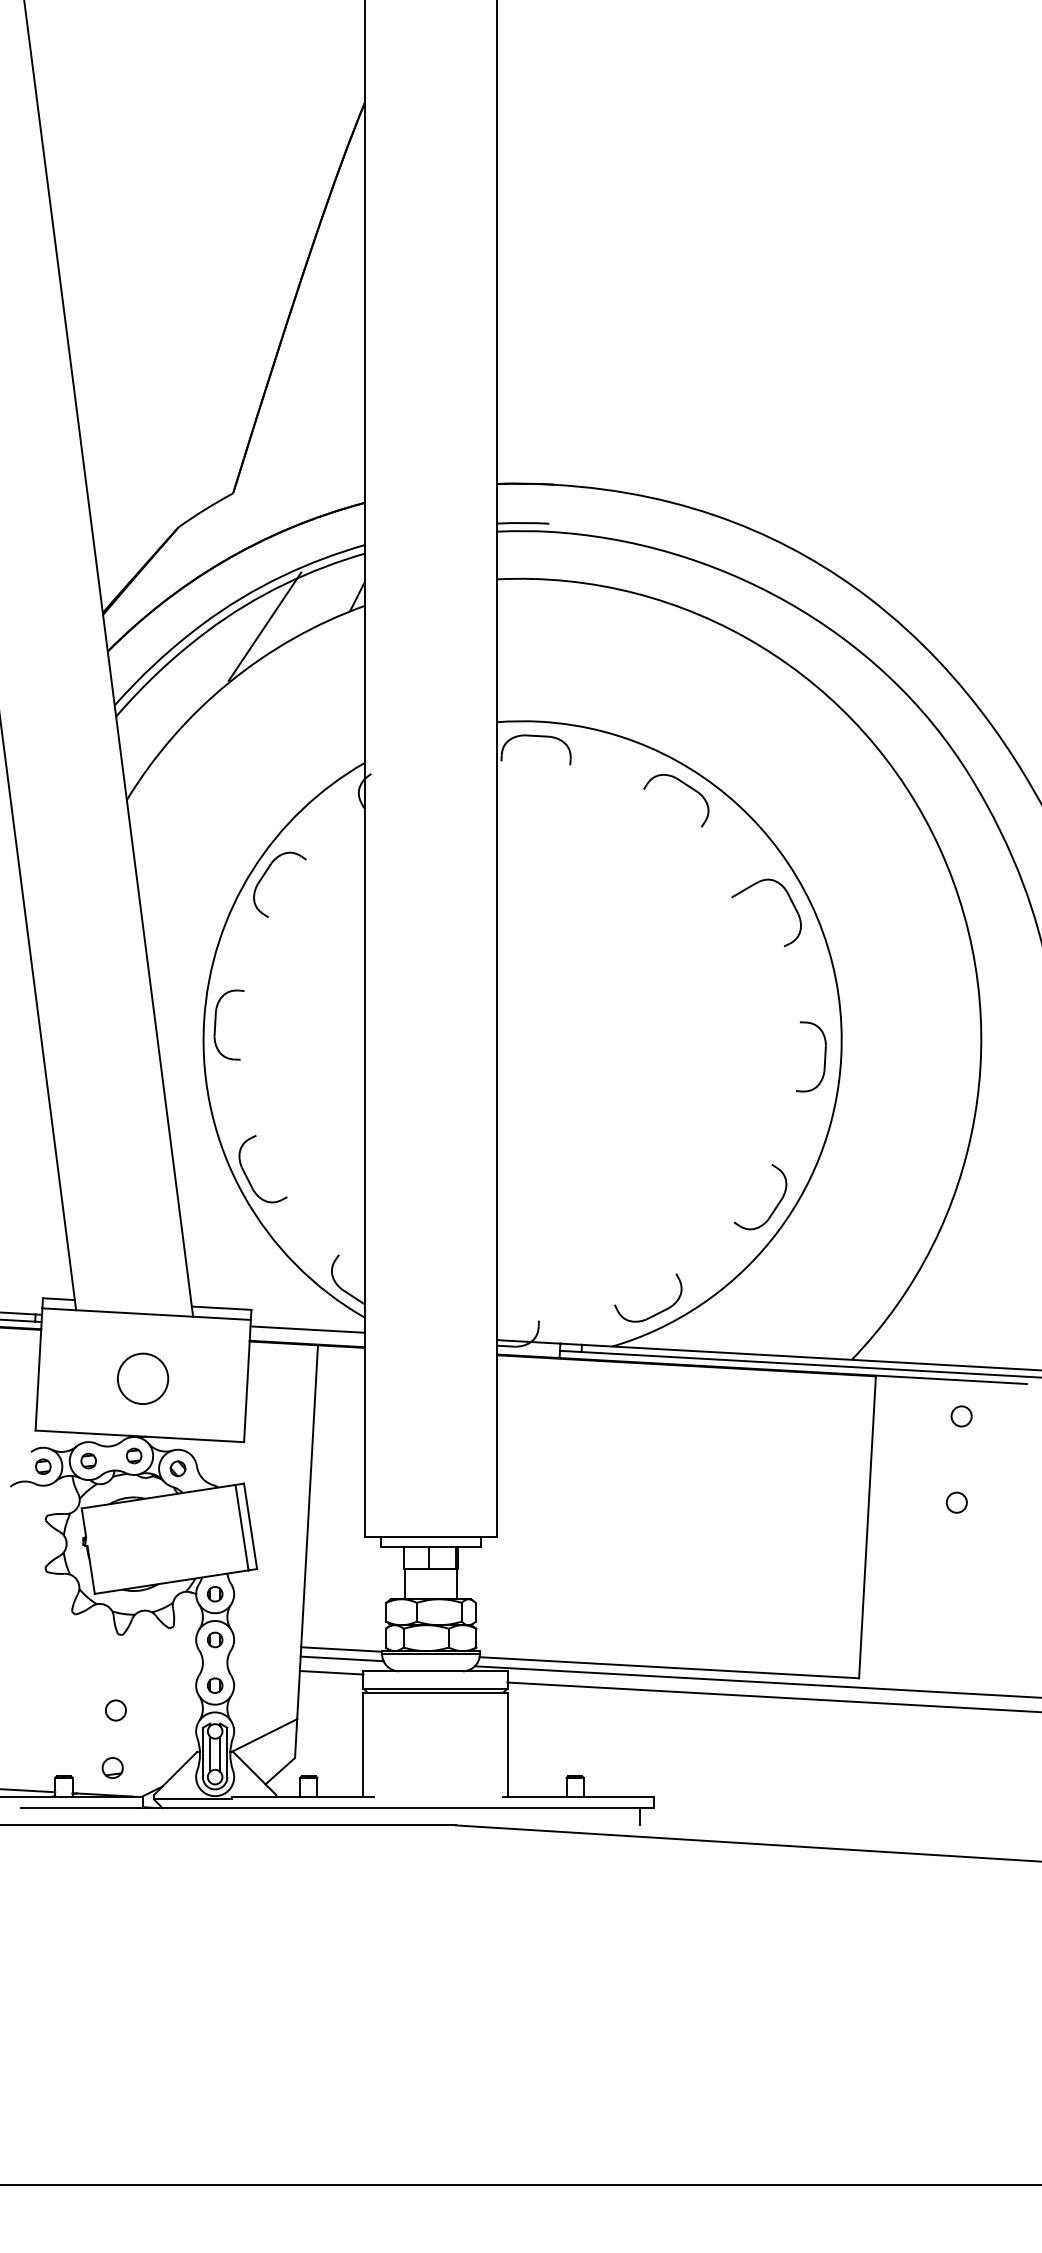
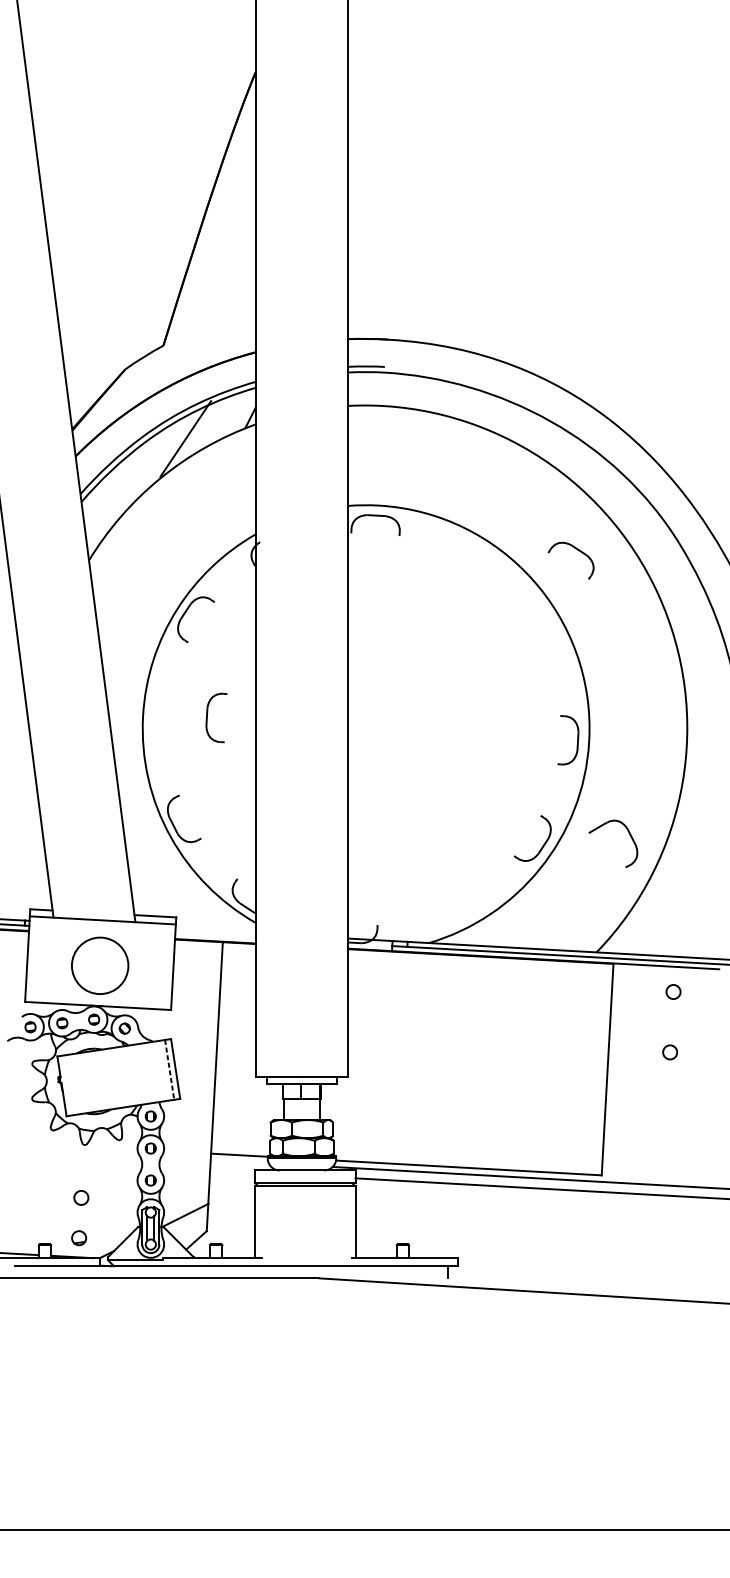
part: (685, 785) -> (577, 550), moved
part: (790, 901) -> (630, 835), moved
part: (216, 1024) -> (207, 717), moved
part: (655, 1313) -> (459, 919), removed
line: (307, 1329) -> (215, 931), removed
circle: (143, 1378) -> (100, 965), size x1.6
line: (242, 1528) -> (169, 1070), solid -> dashed
line: (341, 1658) -> (239, 1161), removed
line: (331, 1672) -> (232, 1171), removed

